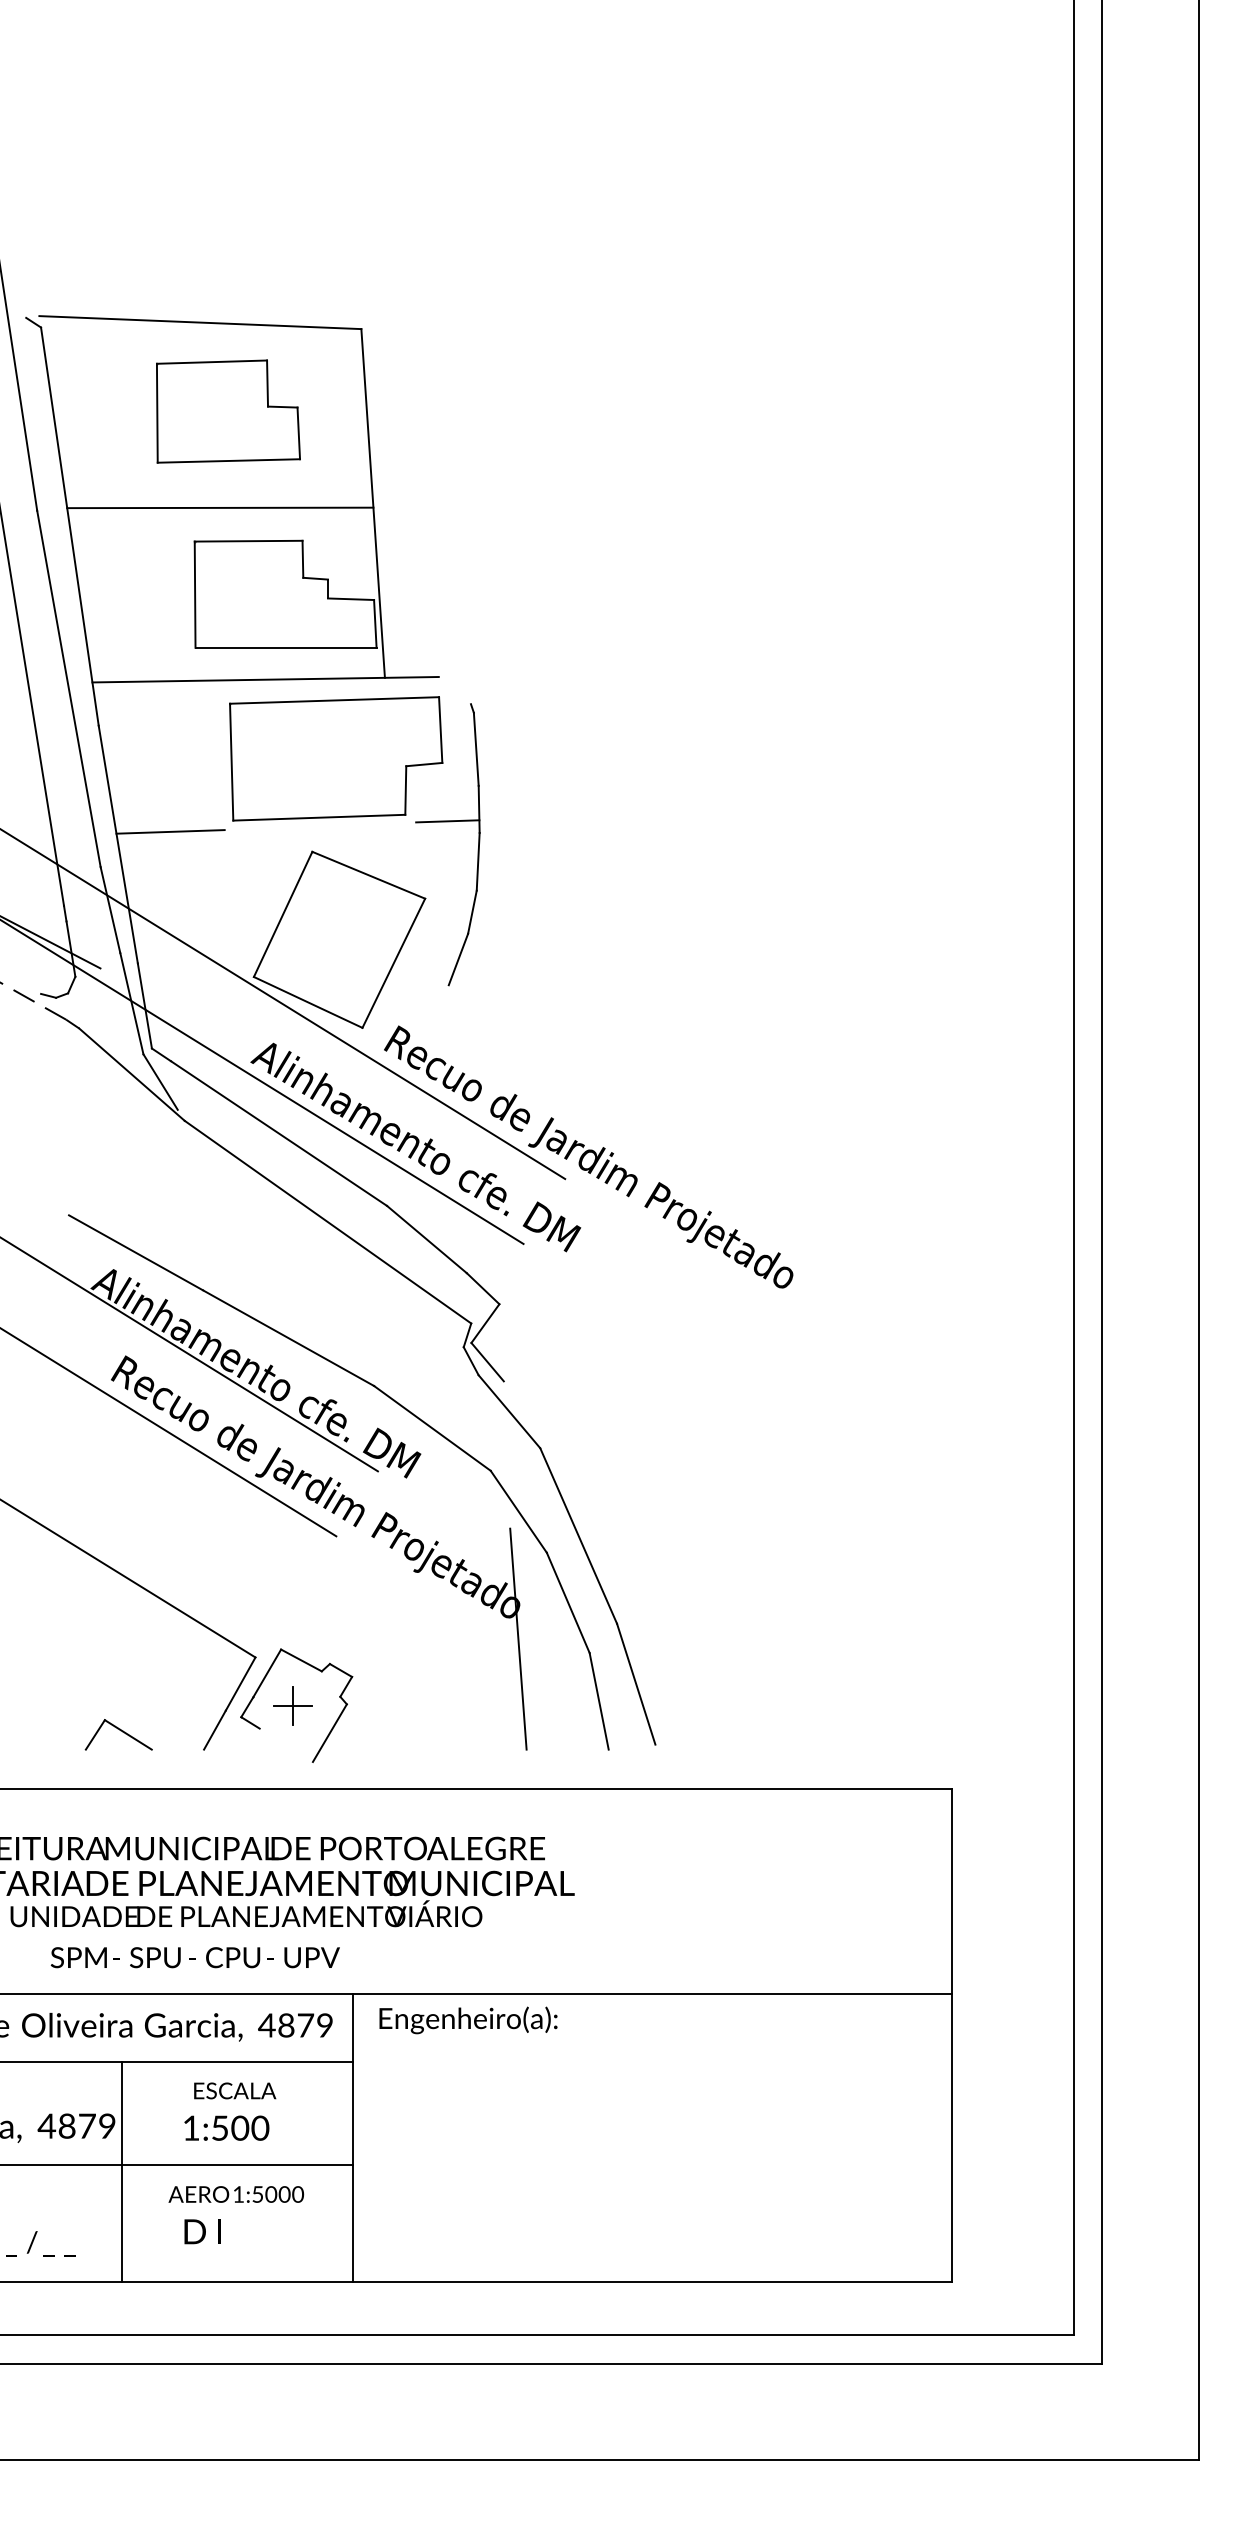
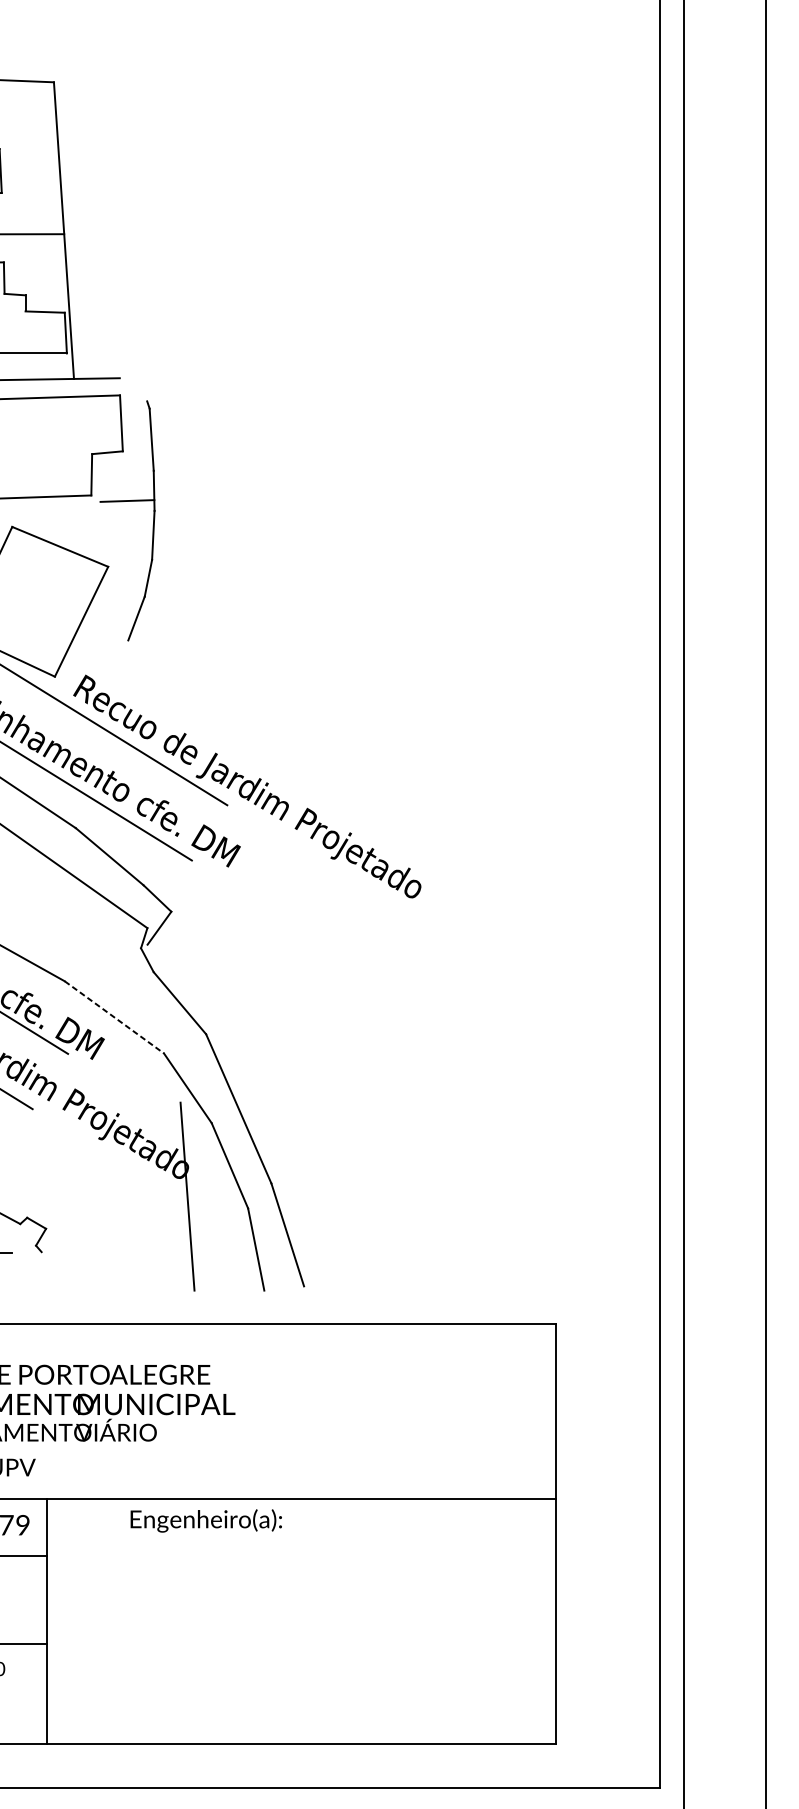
line: (487, 1361) -> (161, 960), removed
line: (432, 1428) -> (114, 1017), solid -> dashed
line: (329, 1732) -> (26, 1276), removed
text: (468, 2020) -> (206, 1521), moved

